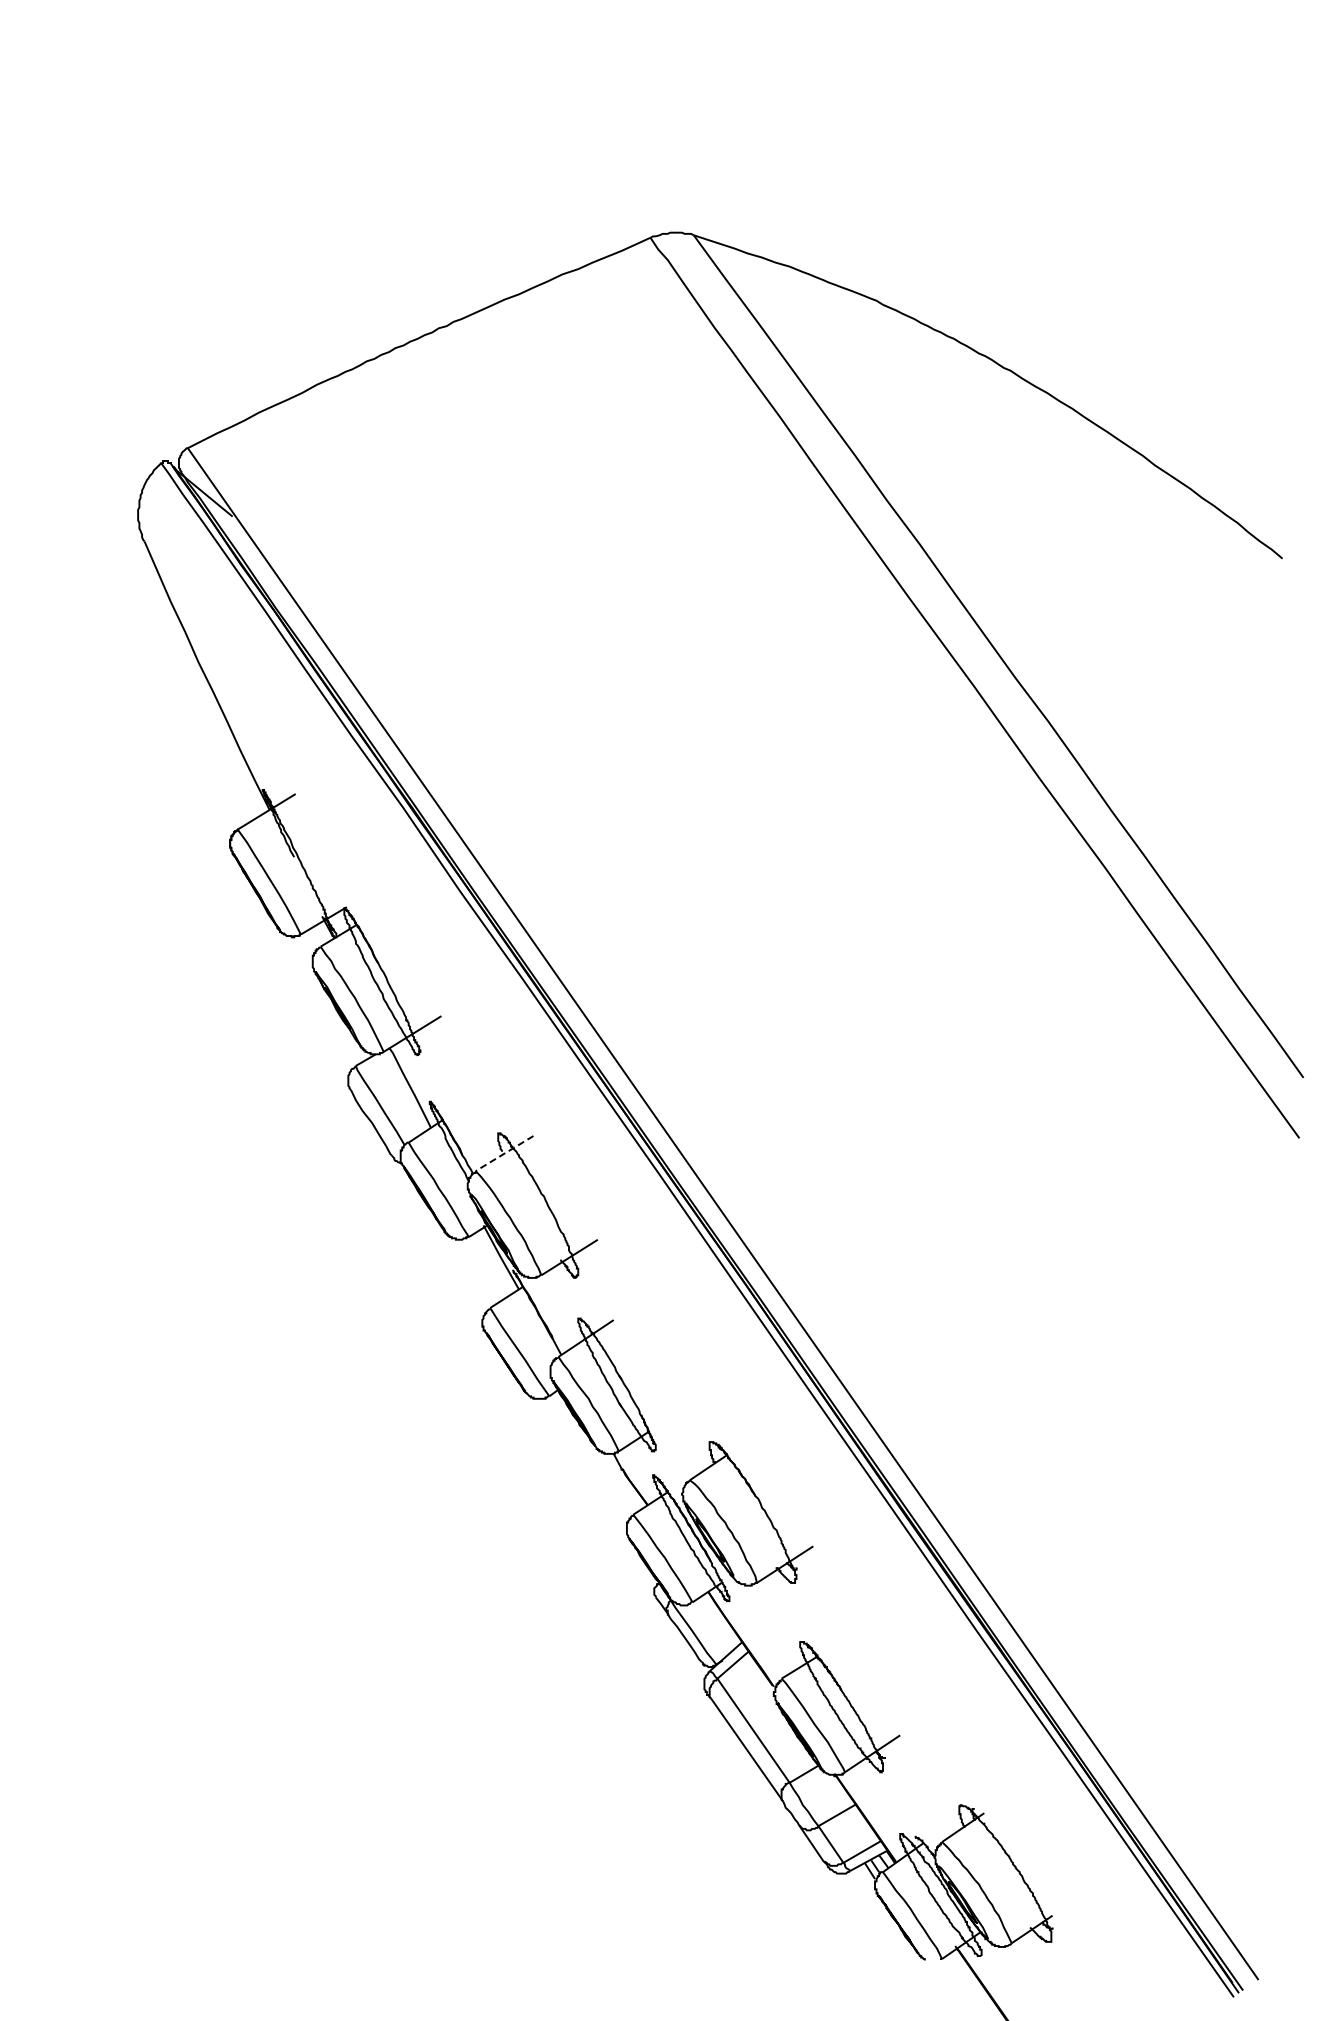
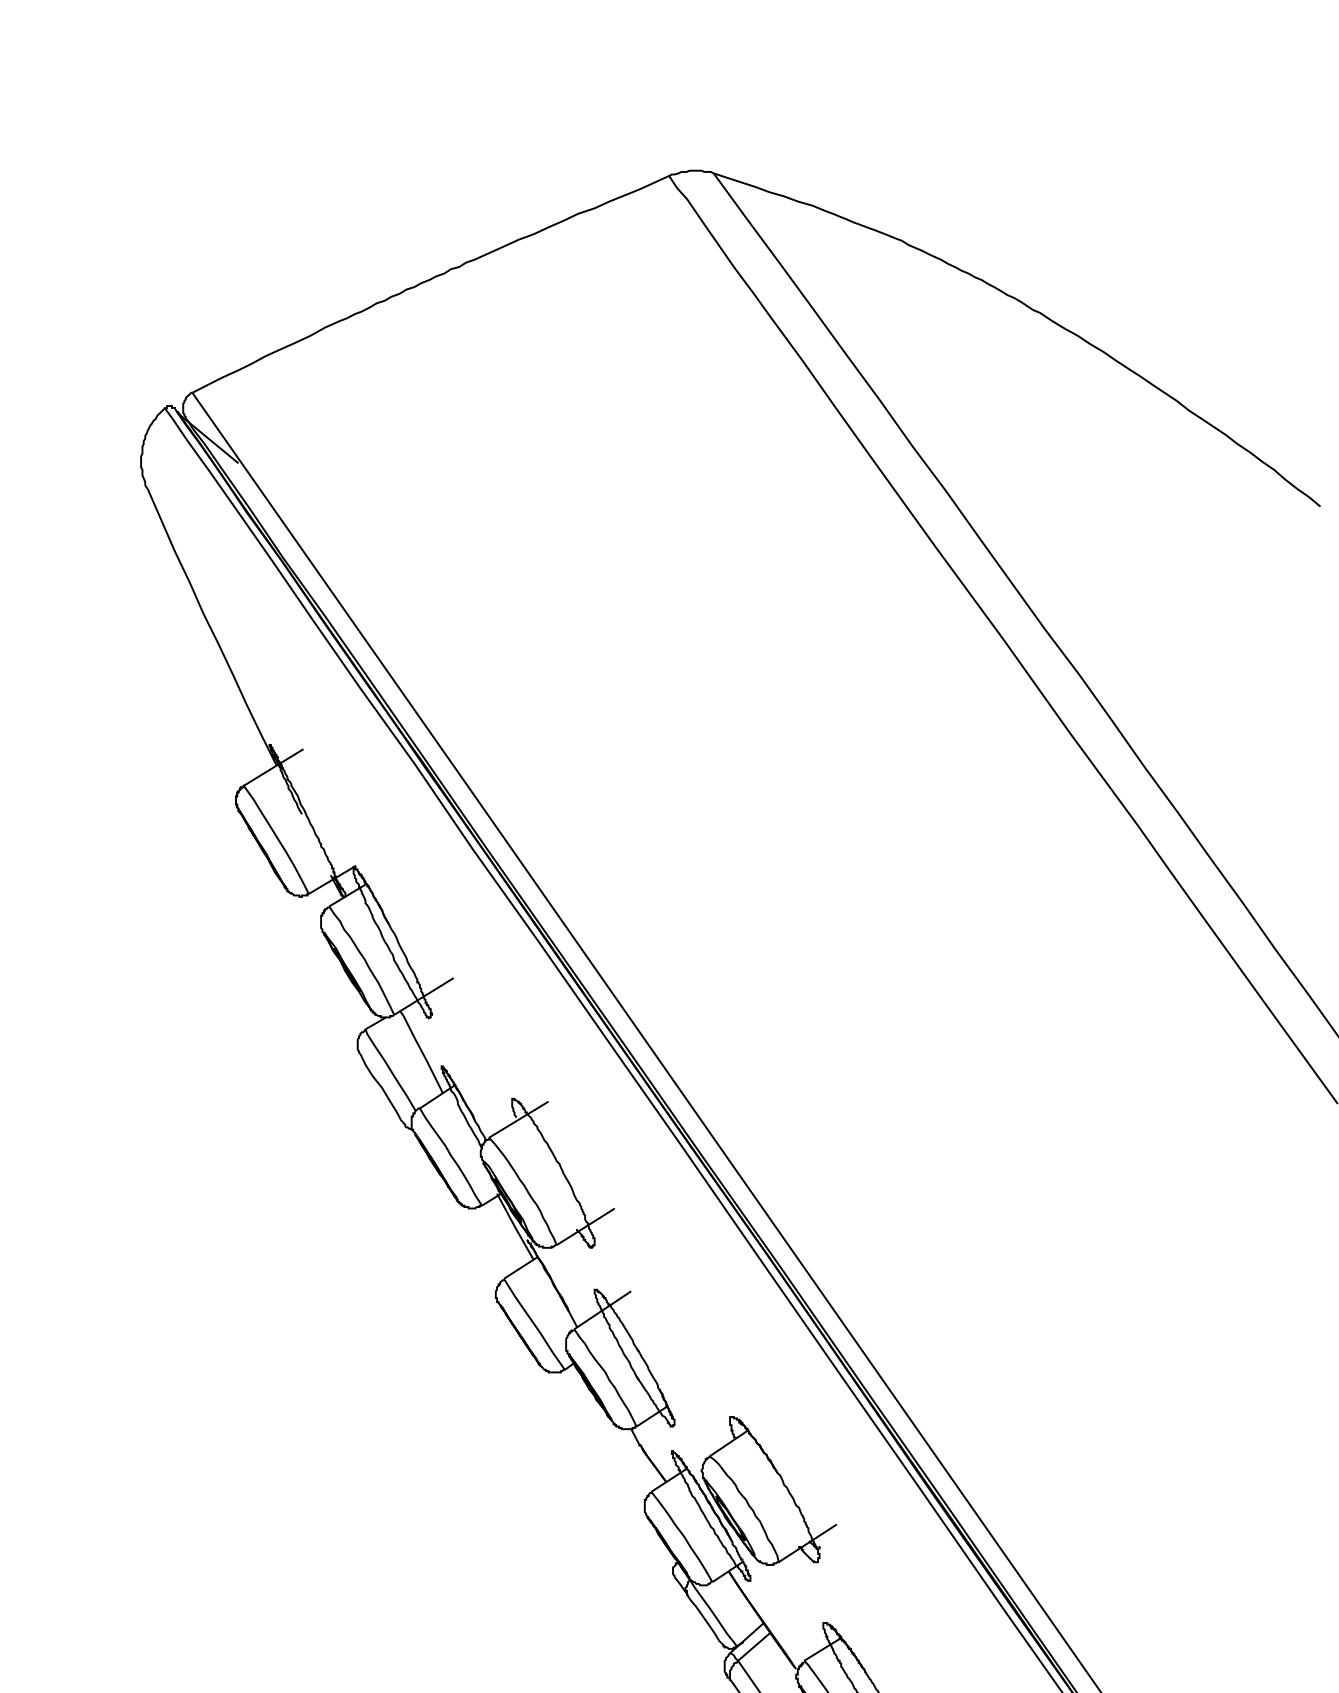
line: (504, 1153) -> (518, 1119), dashed -> solid

